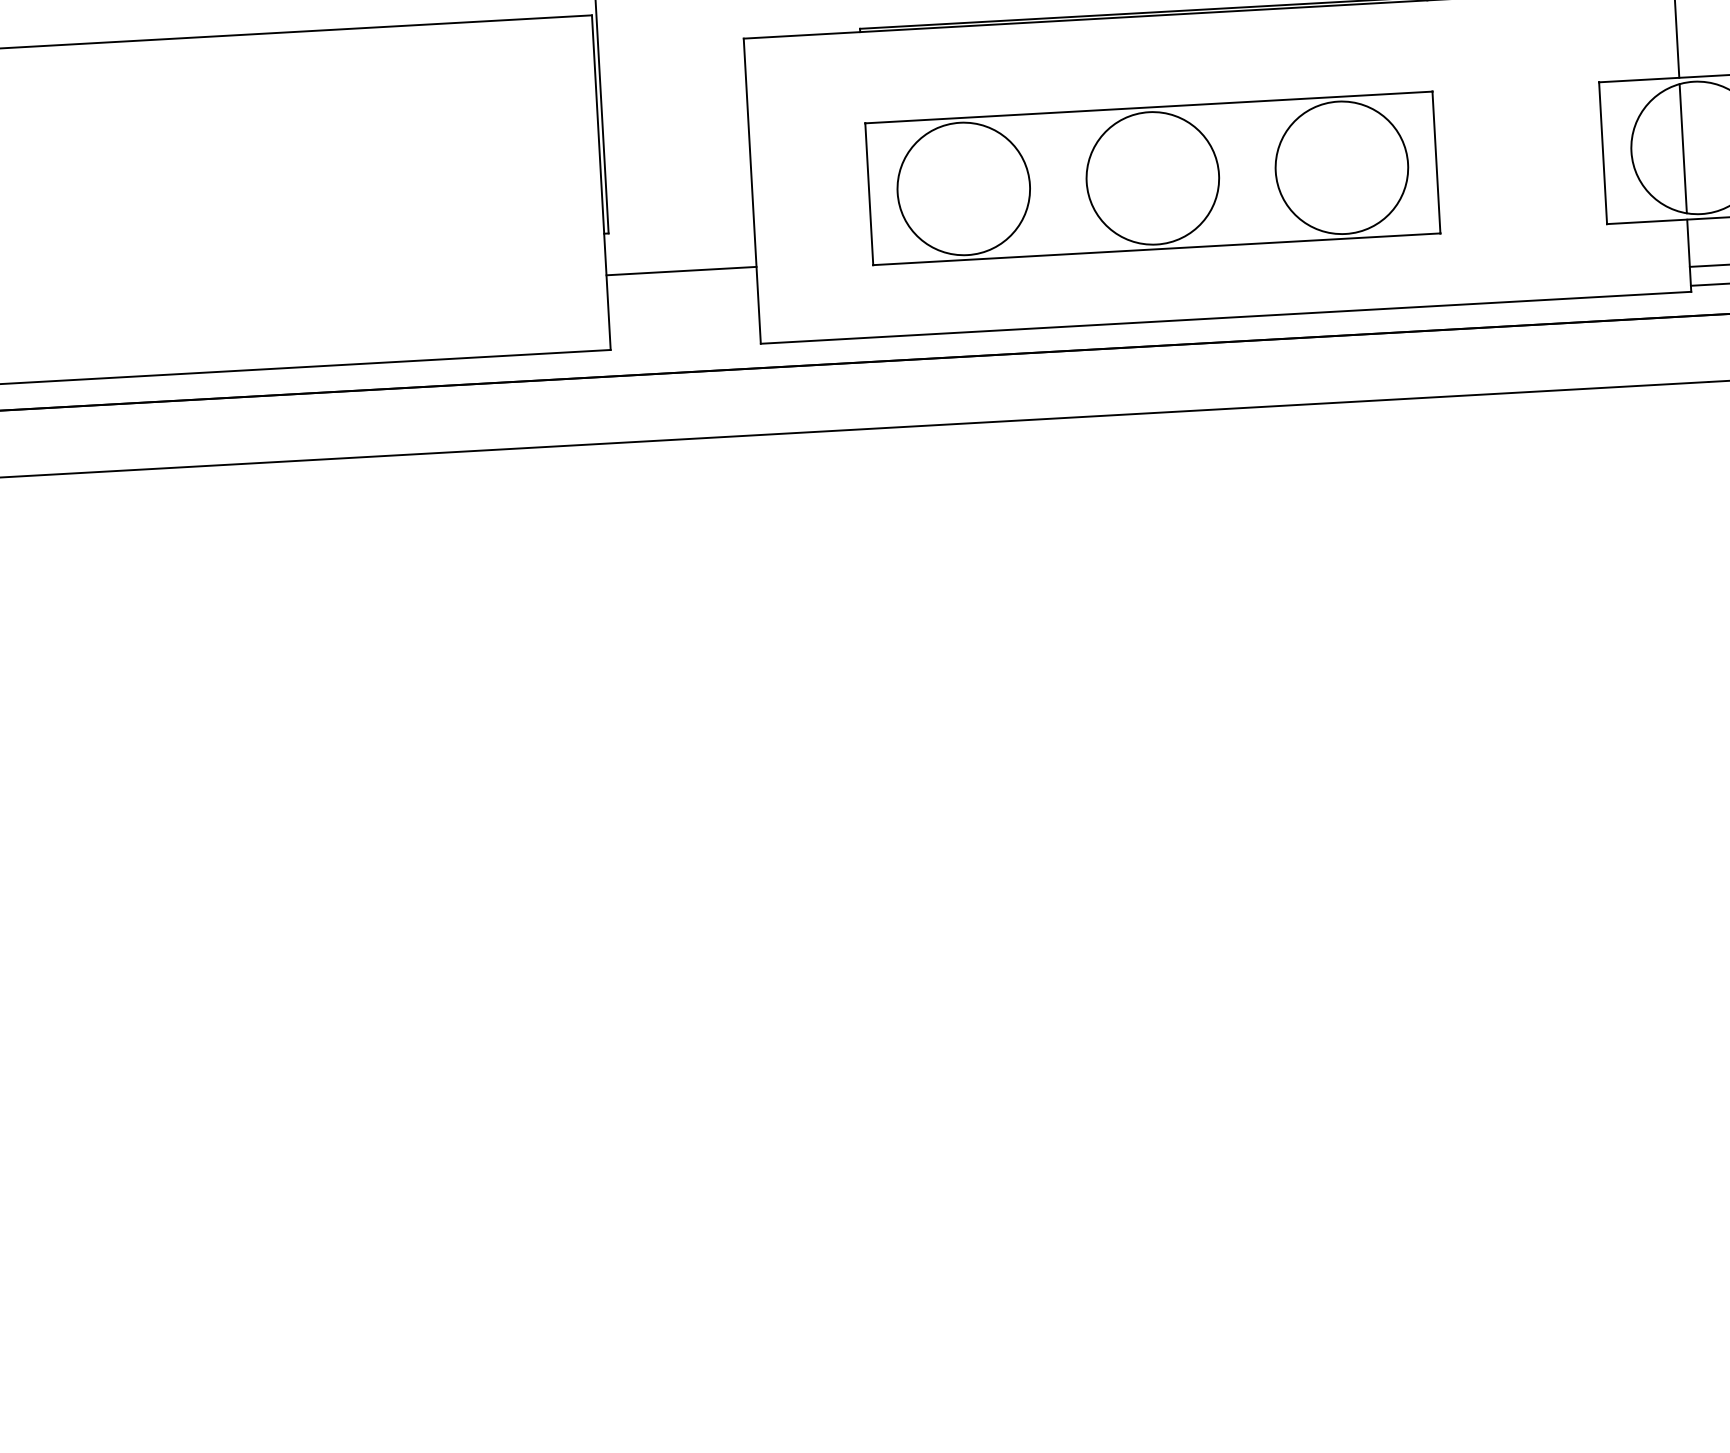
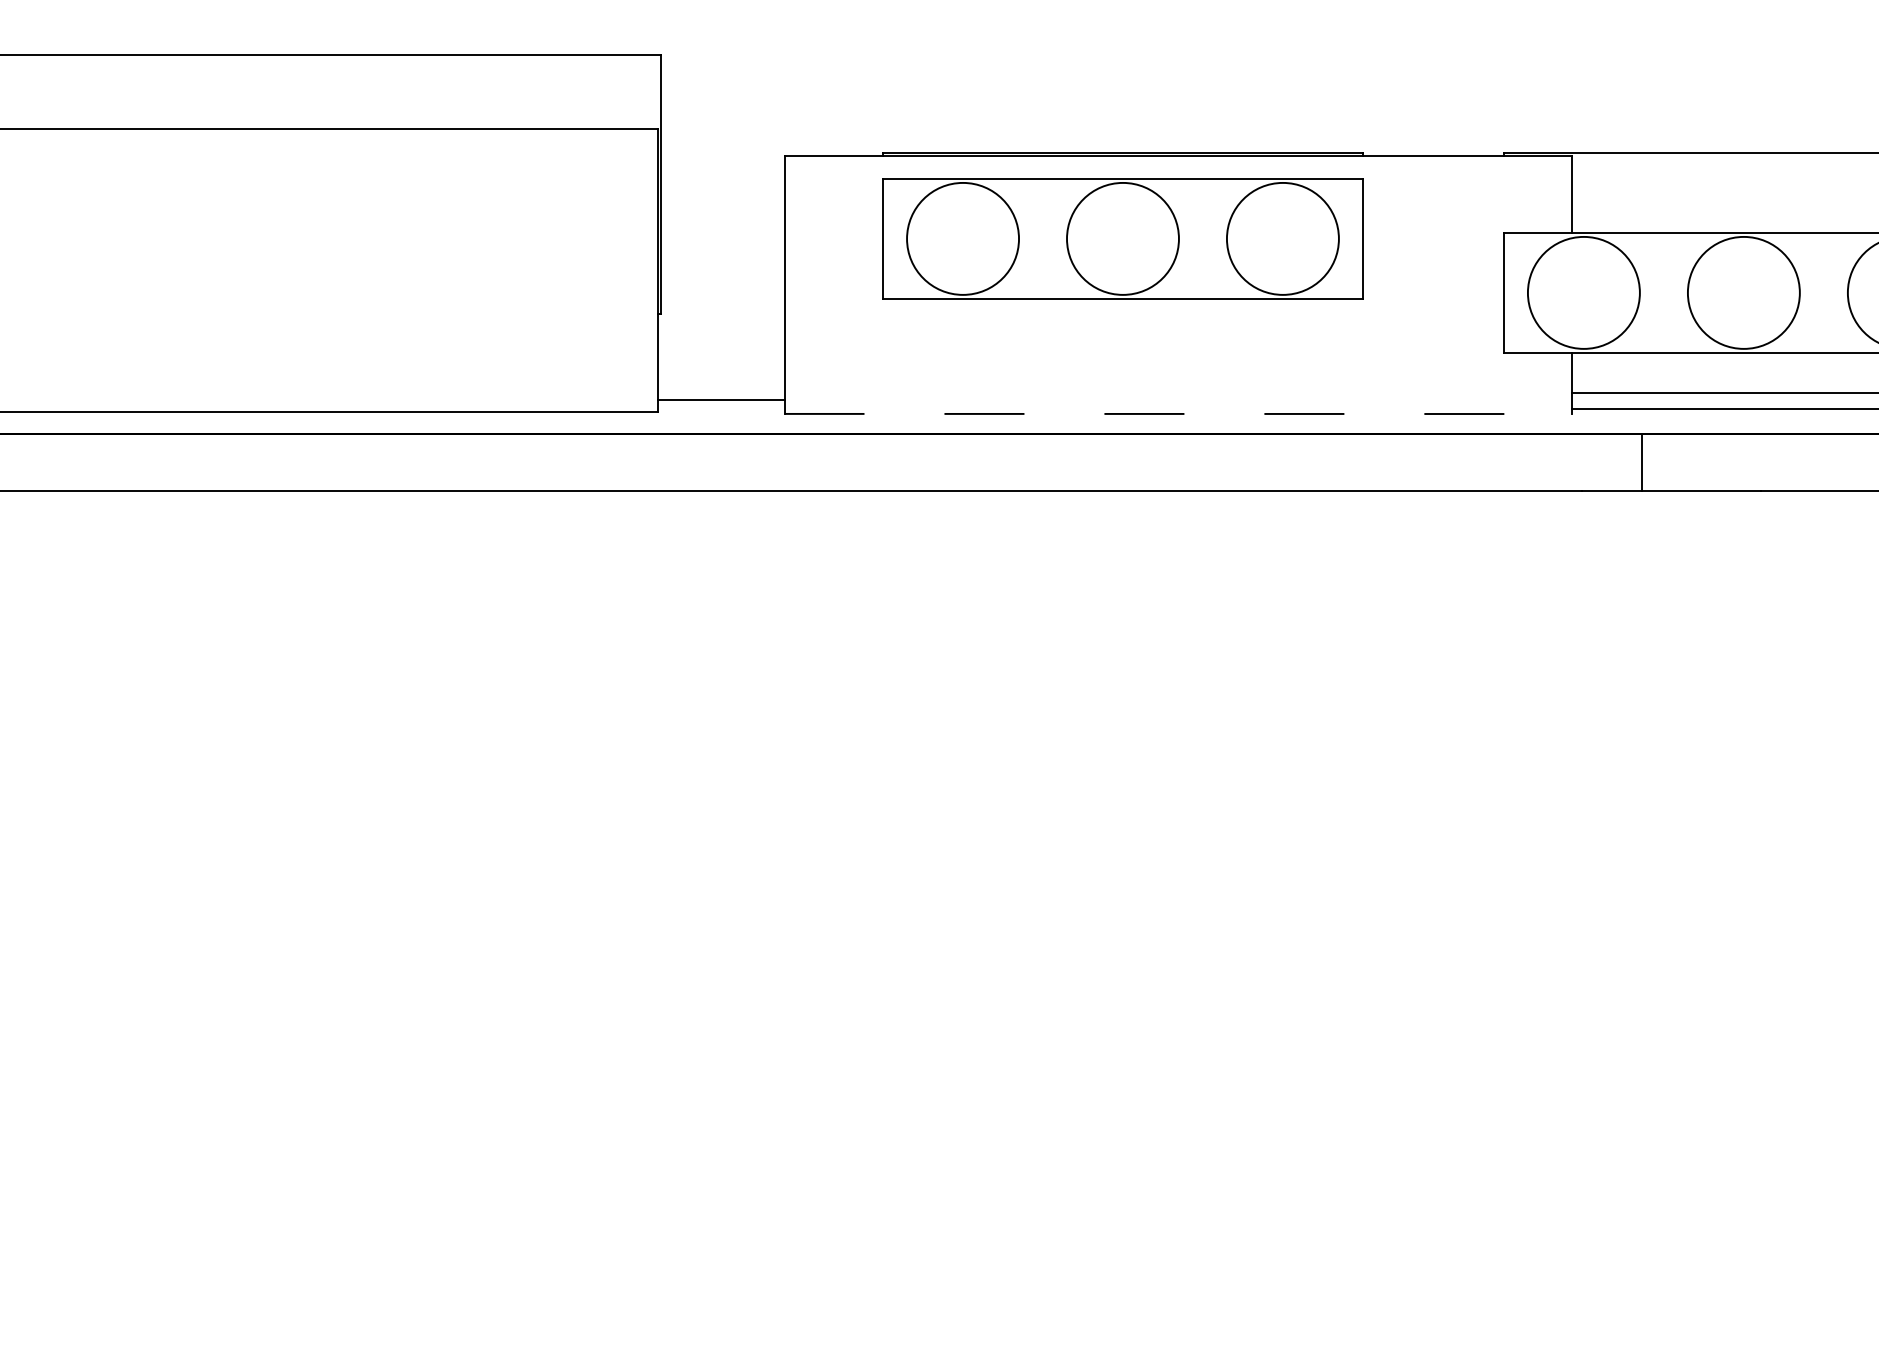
line: (1682, 148) -> (1571, 292), removed
part: (1152, 177) -> (1122, 238), moved
line: (680, 270) -> (720, 399), moved
line: (1226, 317) -> (1178, 413), solid -> dashed

